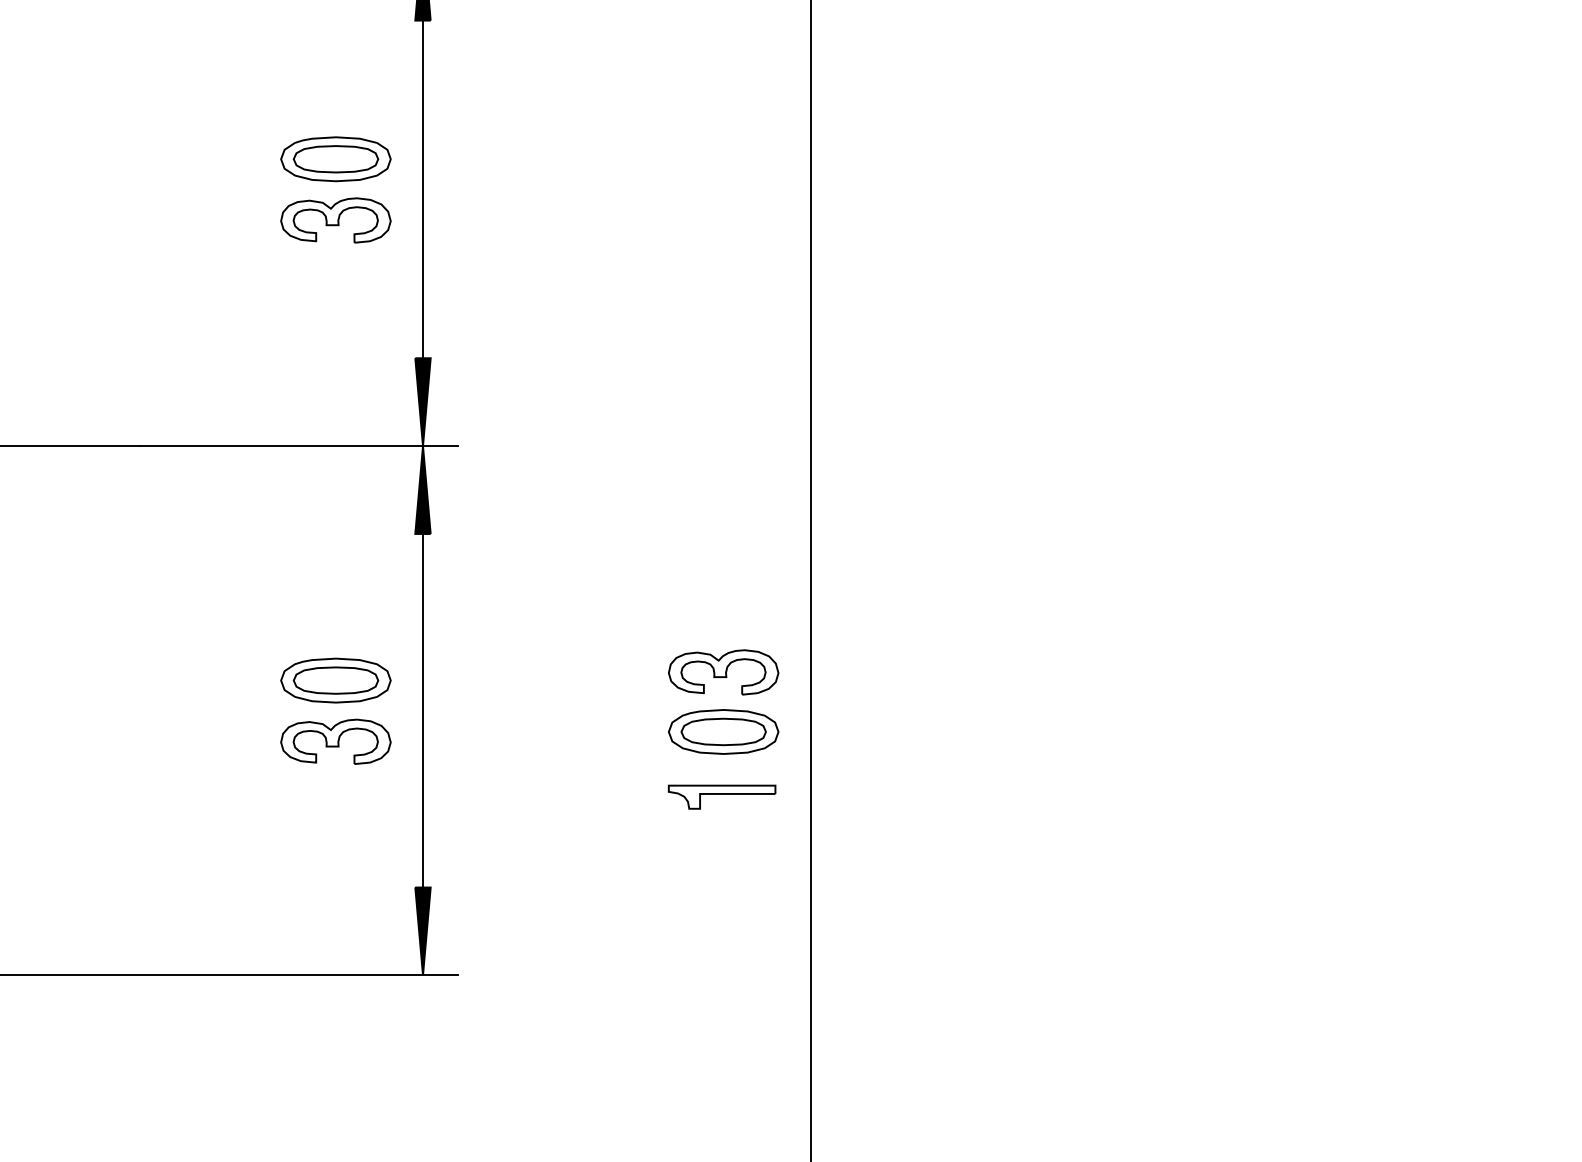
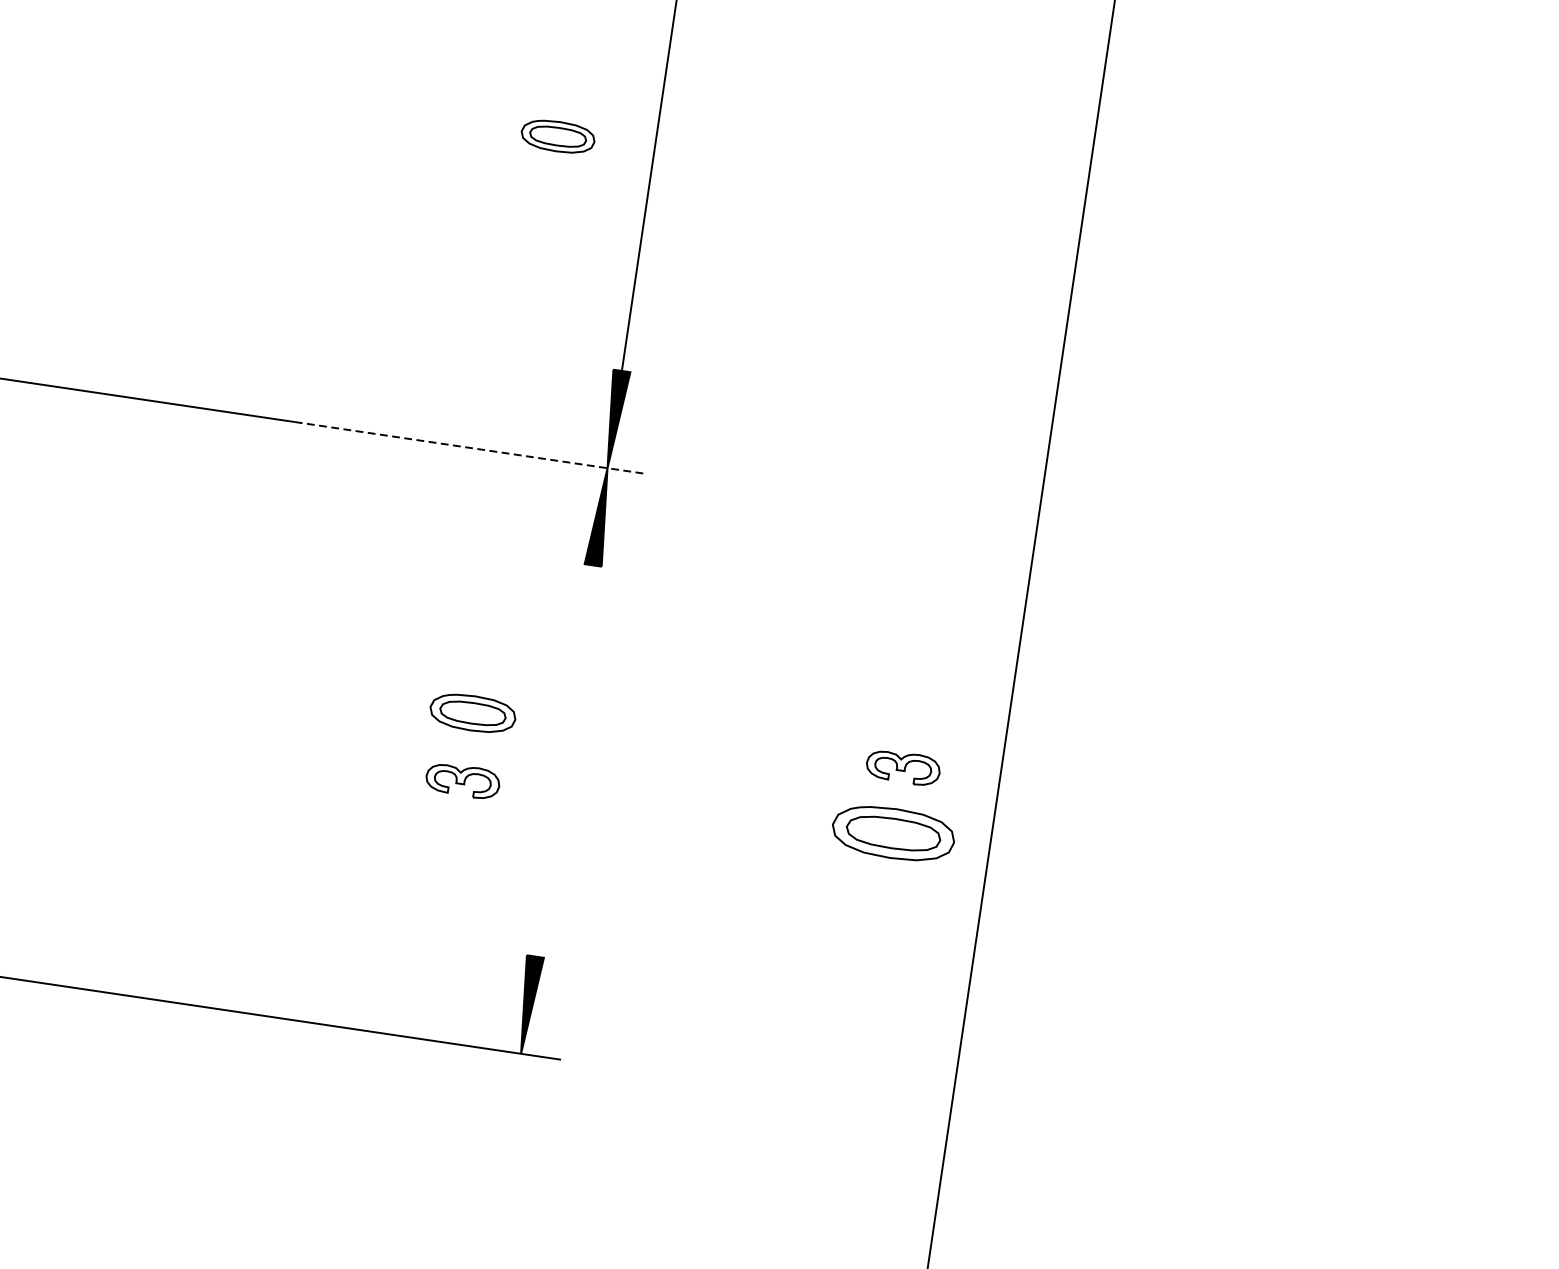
part: (335, 159) -> (557, 136), size x0.6
part: (335, 220) -> (547, 204), removed
line: (299, 446) -> (470, 448), solid -> dashed
part: (723, 672) -> (903, 767), size x0.6
part: (335, 680) -> (472, 713), size x0.7
line: (423, 710) -> (564, 760), removed
part: (335, 741) -> (462, 780), size x0.6
part: (722, 796) -> (881, 904), removed

